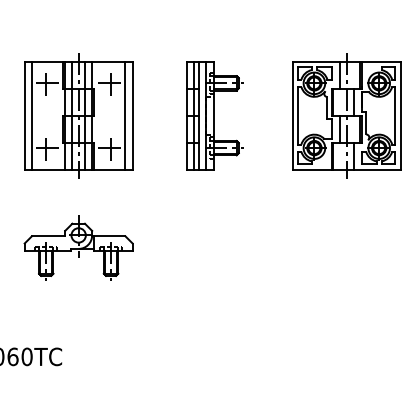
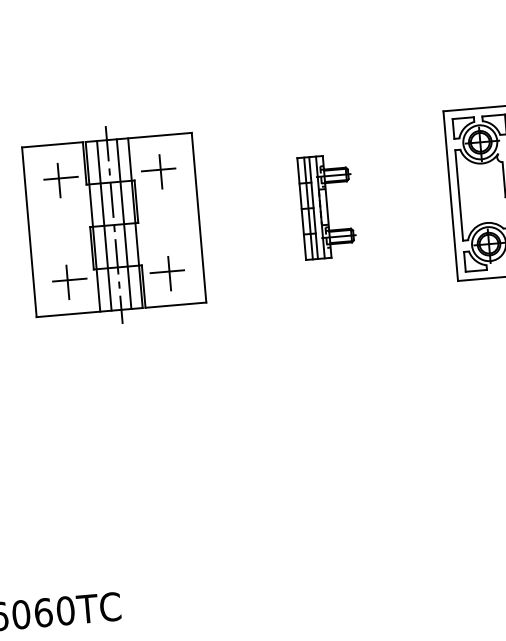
line: (31, 115) -> (40, 230), removed
line: (125, 115) -> (187, 218), removed
part: (214, 115) -> (327, 206), size x0.6
part: (78, 247) -> (131, 432), removed

